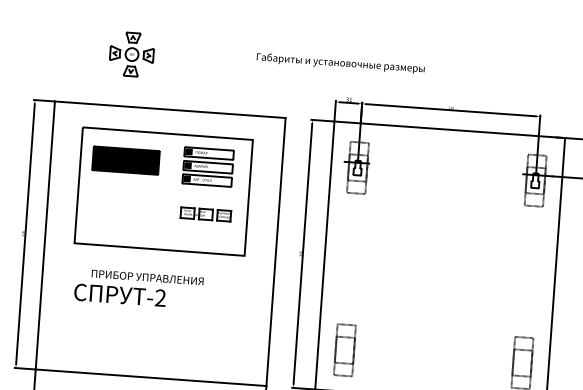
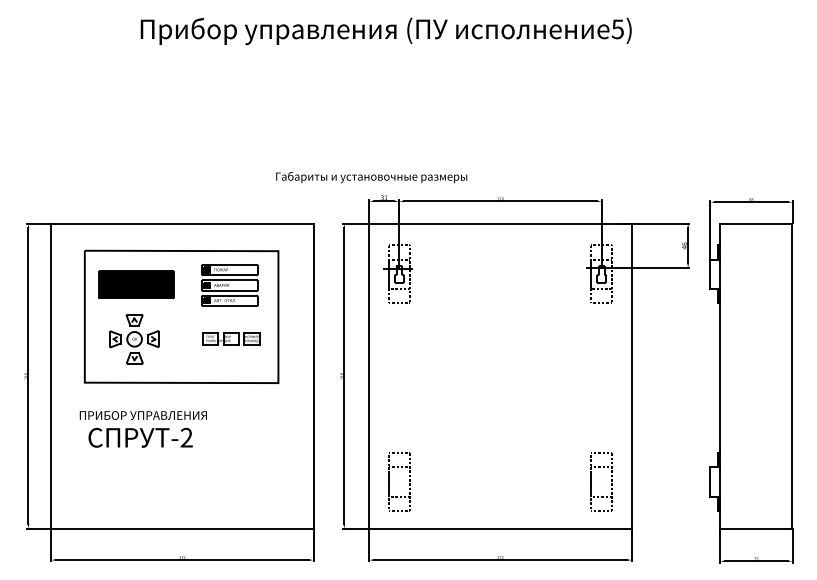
part: (131, 54) -> (134, 339), moved
text: (340, 63) -> (371, 177), moved
text: (146, 277) -> (142, 415), moved

